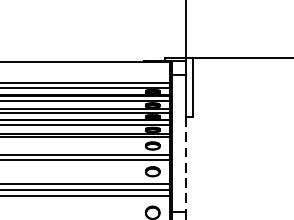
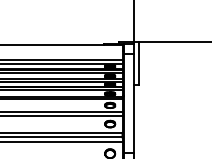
line: (186, 165) -> (134, 119), dashed -> solid

